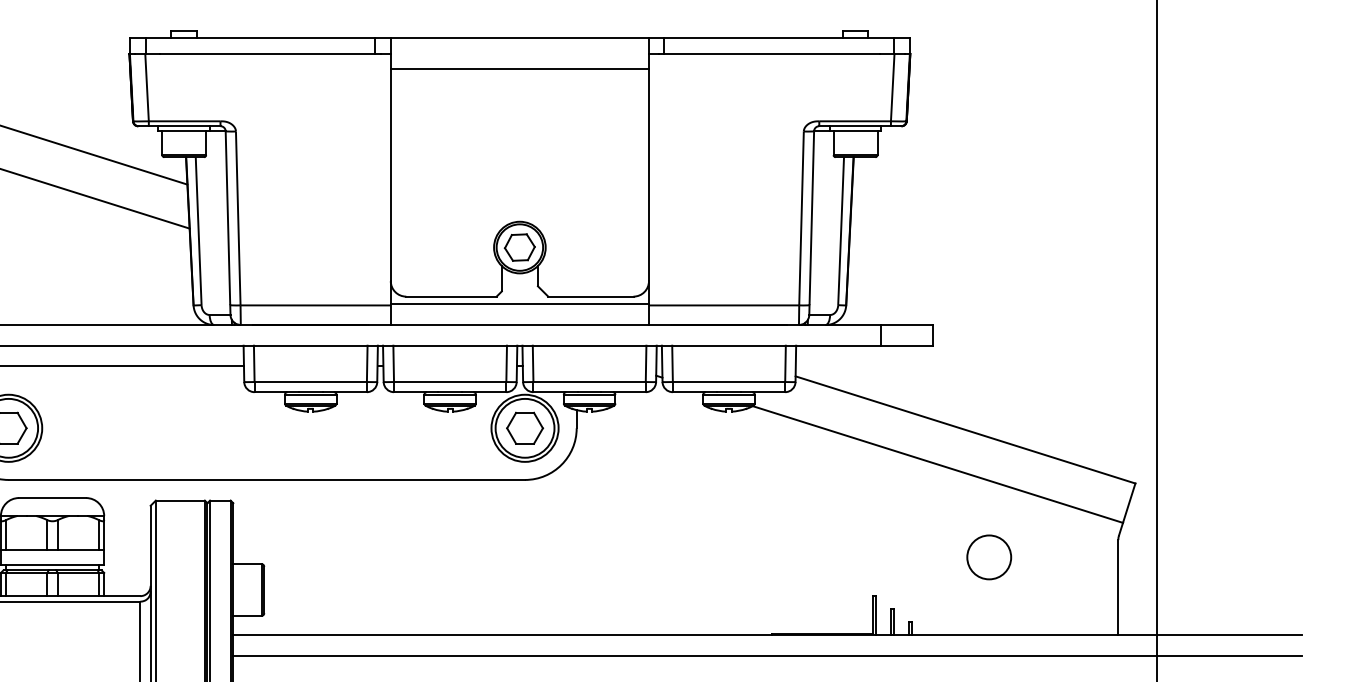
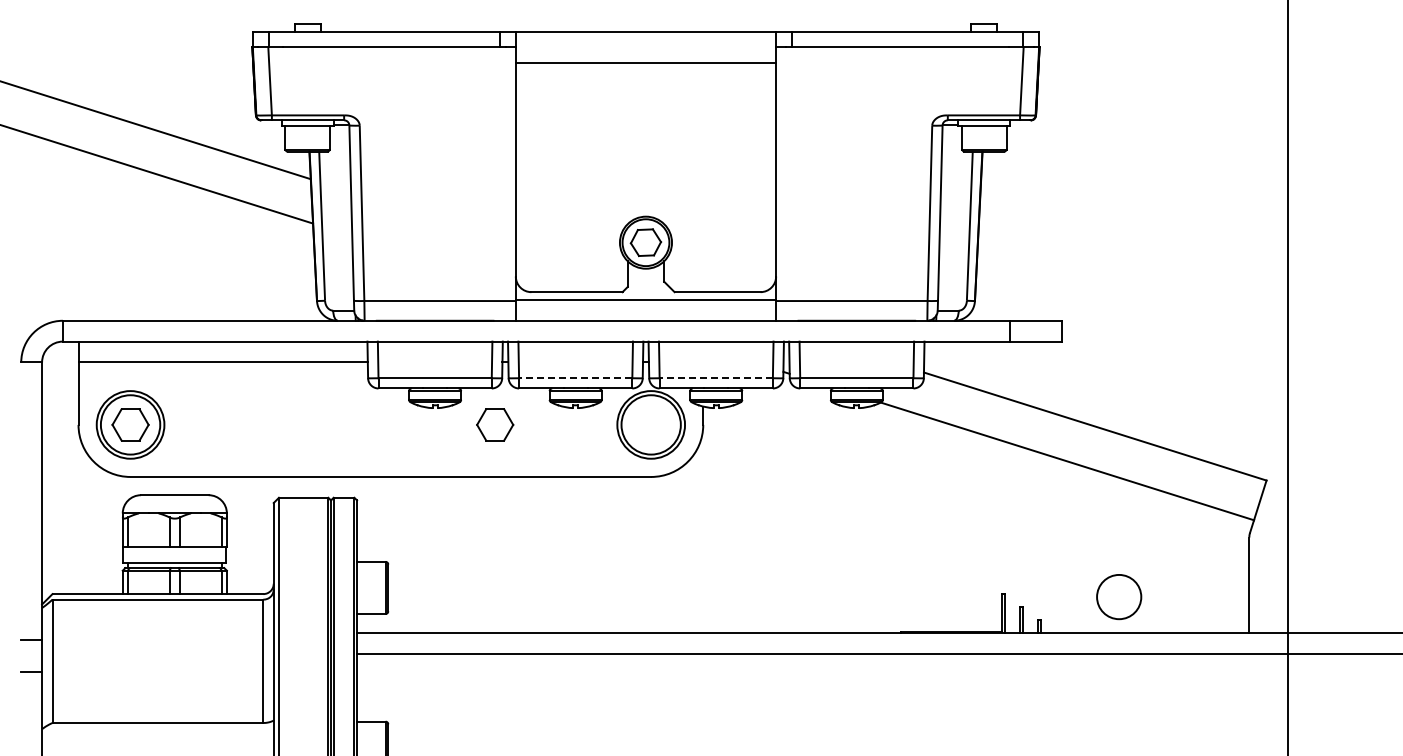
line: (449, 382) -> (575, 378), solid -> dashed
line: (589, 382) -> (716, 378), solid -> dashed
part: (525, 427) -> (495, 424), moved
circle: (989, 557) -> (1119, 597), moved

